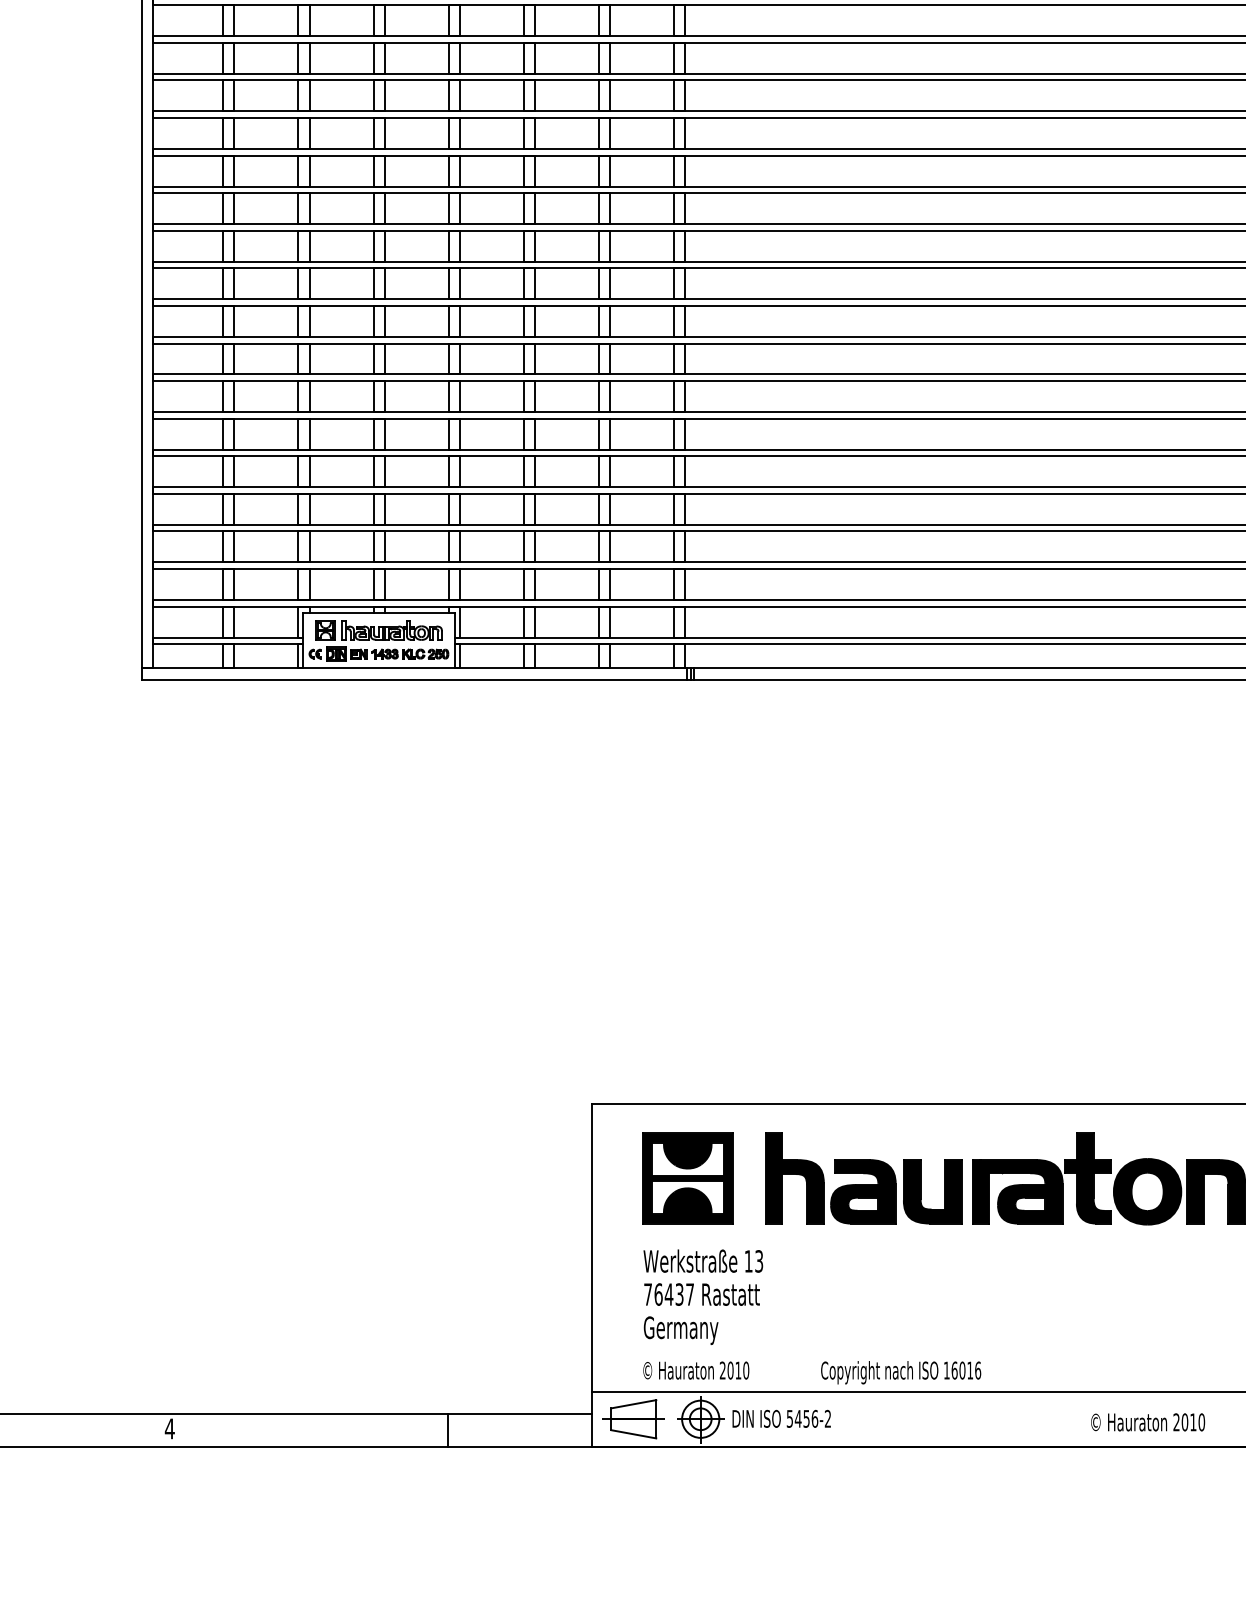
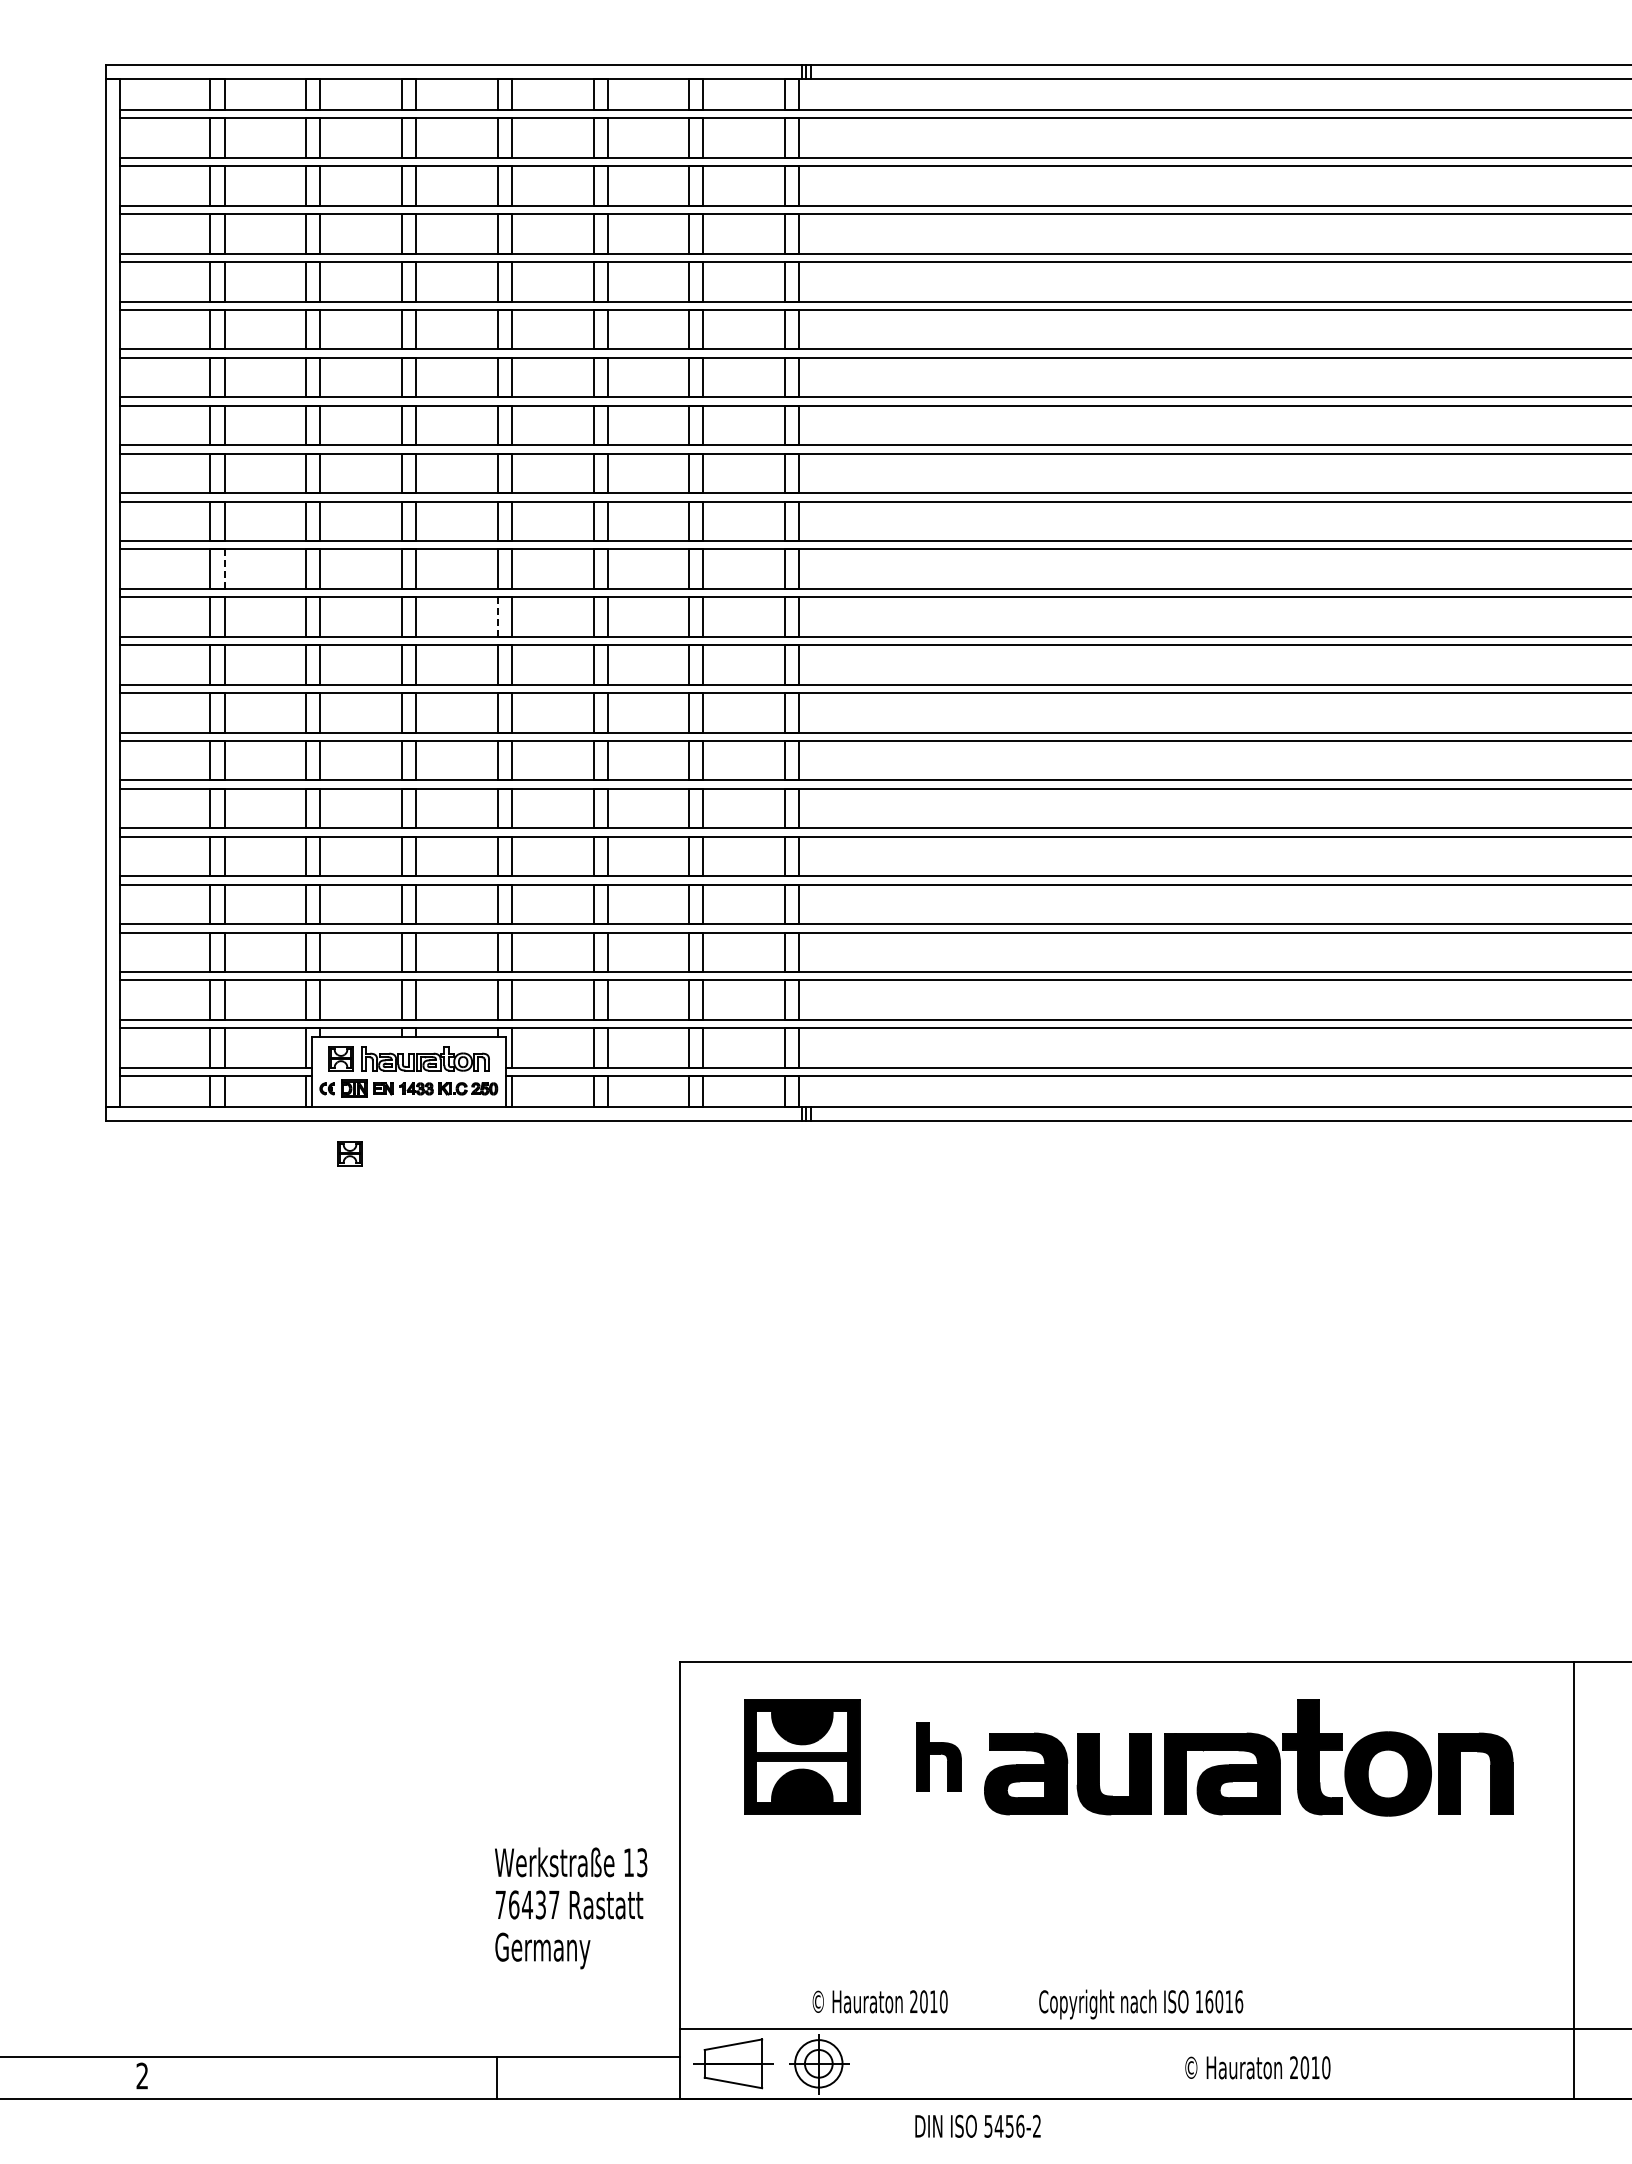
line: (234, 246) -> (224, 569), solid -> dashed
line: (448, 284) -> (497, 617), solid -> dashed
part: (332, 704) -> (349, 1153), added
part: (794, 1178) -> (938, 1756), size x0.6
text: (703, 1297) -> (571, 1908), moved
text: (811, 1372) -> (1027, 2004), moved
text: (781, 1418) -> (977, 2125), moved
text: (1147, 1422) -> (1257, 2067), moved
text: (169, 1428) -> (142, 2075), 4 -> 2

